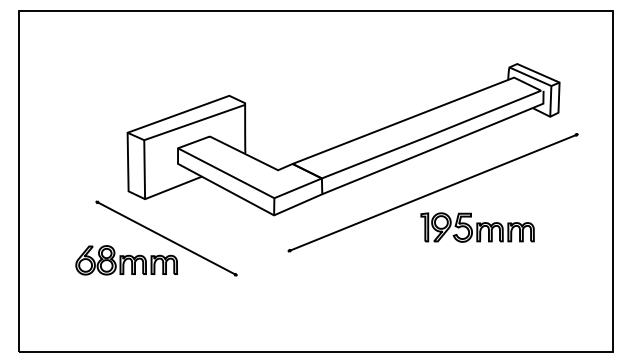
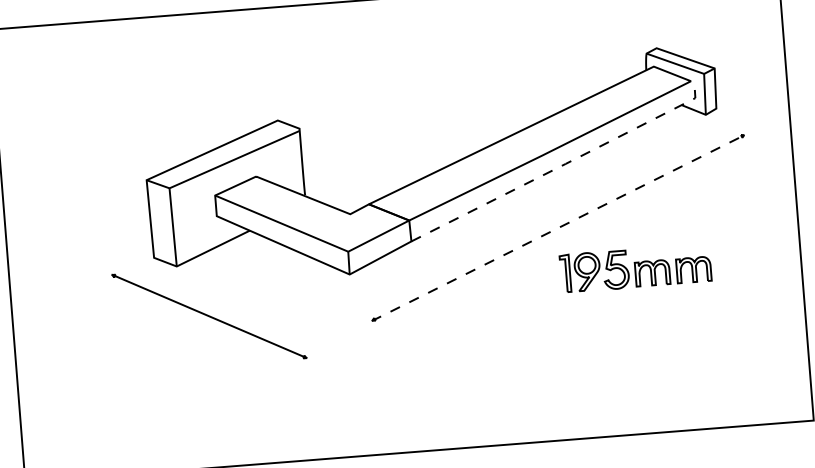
line: (440, 146) -> (563, 165), solid -> dashed
line: (433, 192) -> (558, 227), solid -> dashed
part: (477, 227) -> (635, 268), moved
part: (126, 260) -> (158, 349), removed

